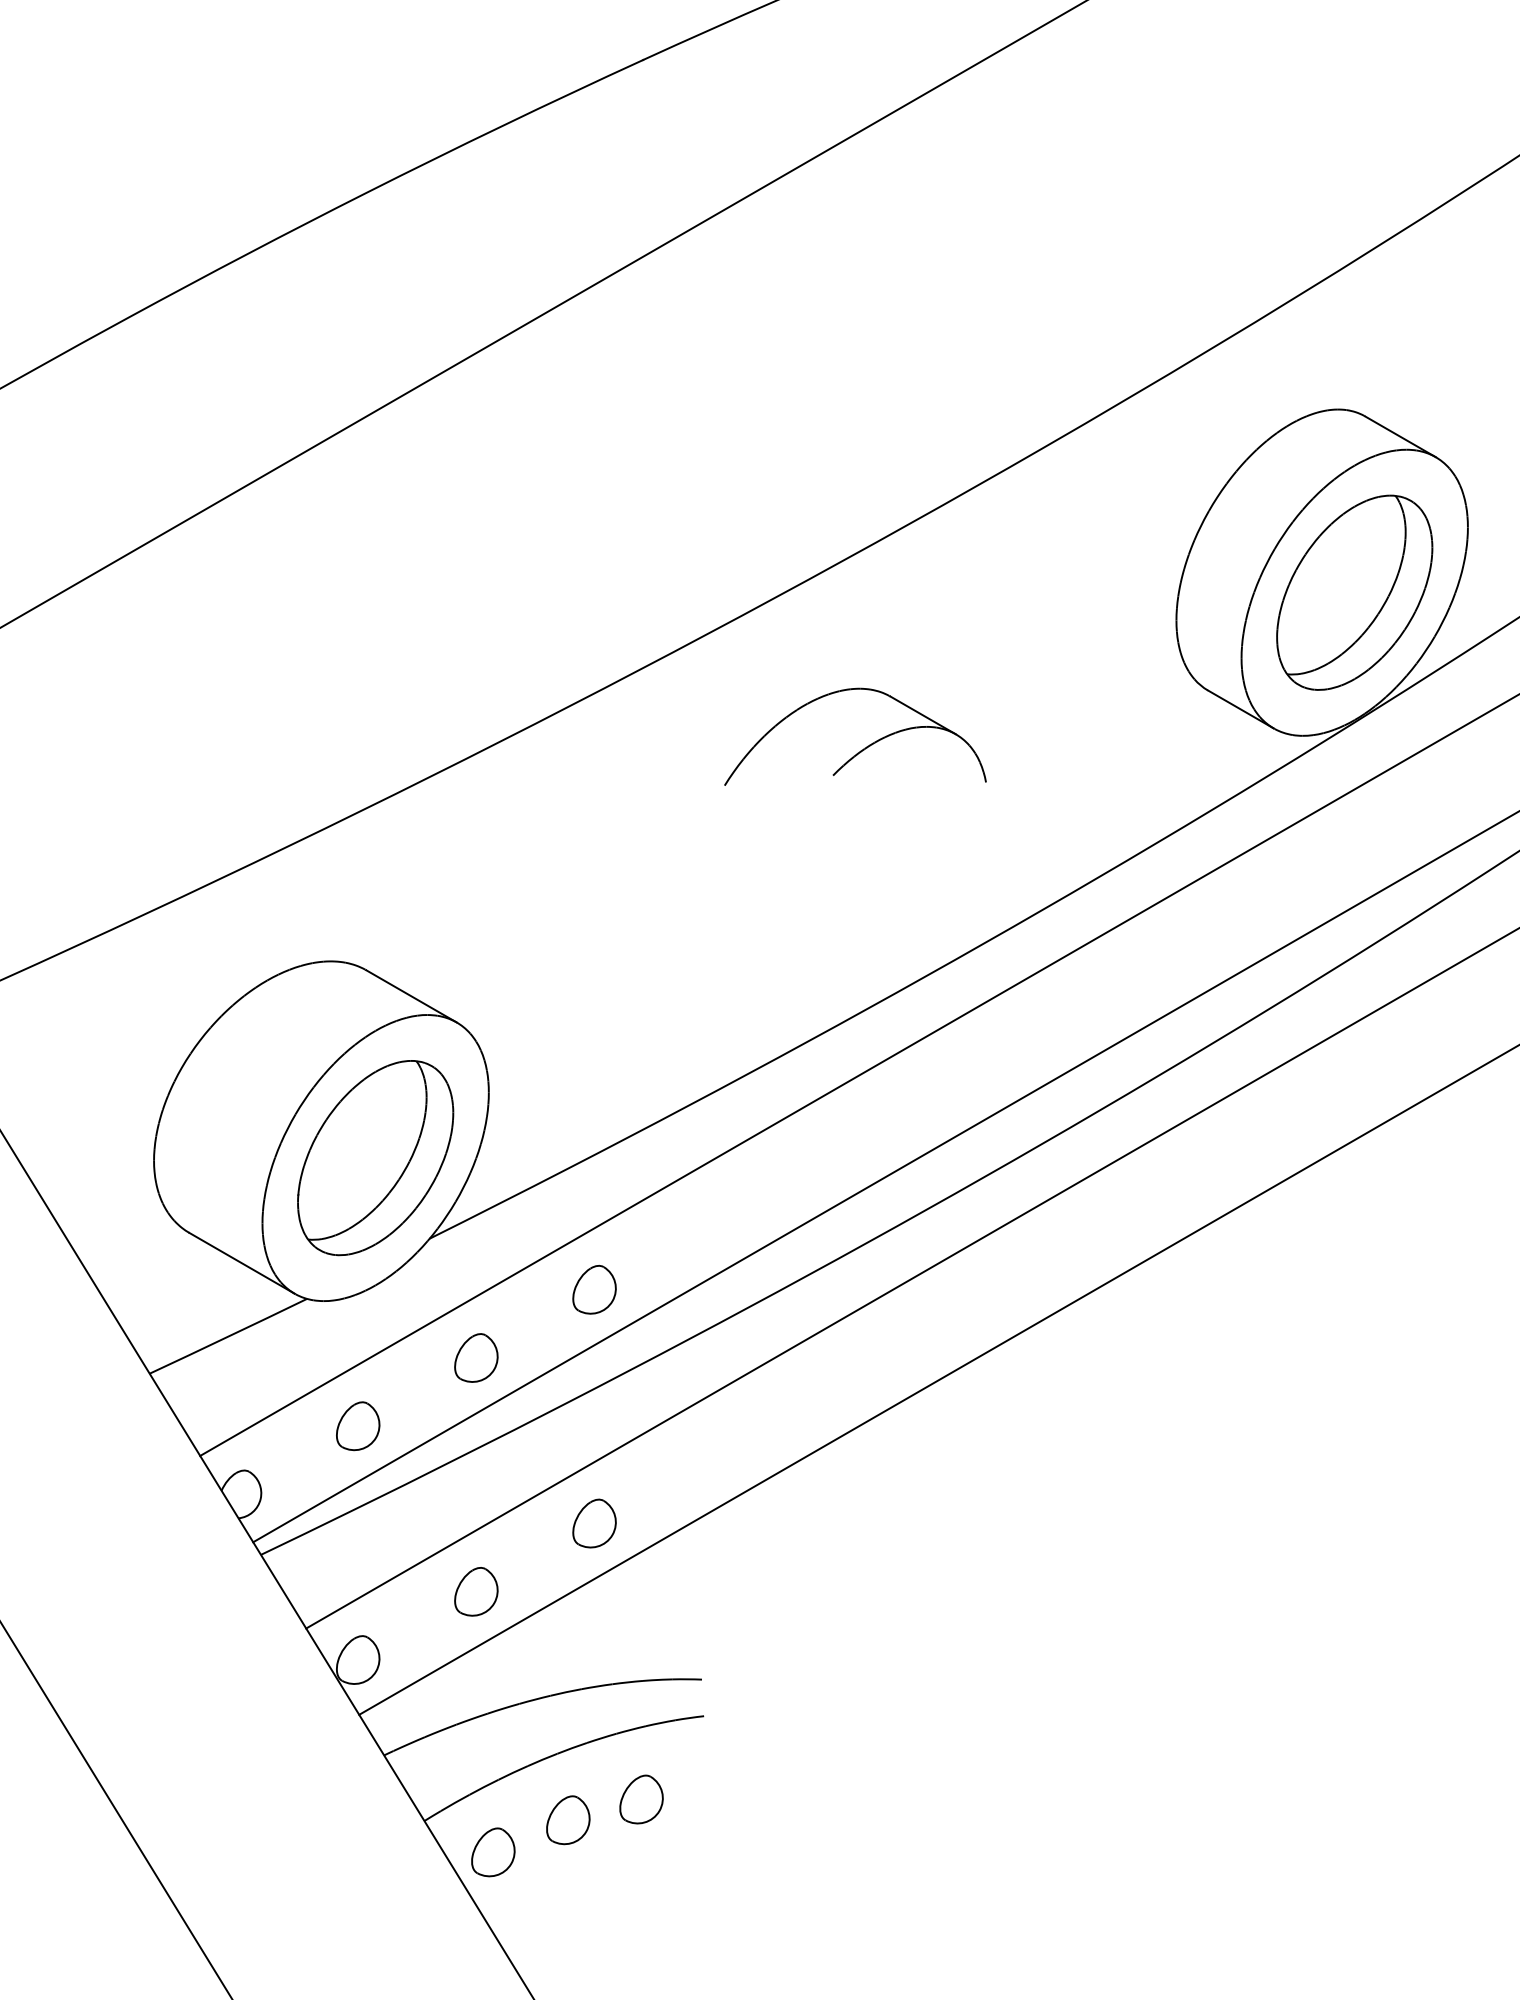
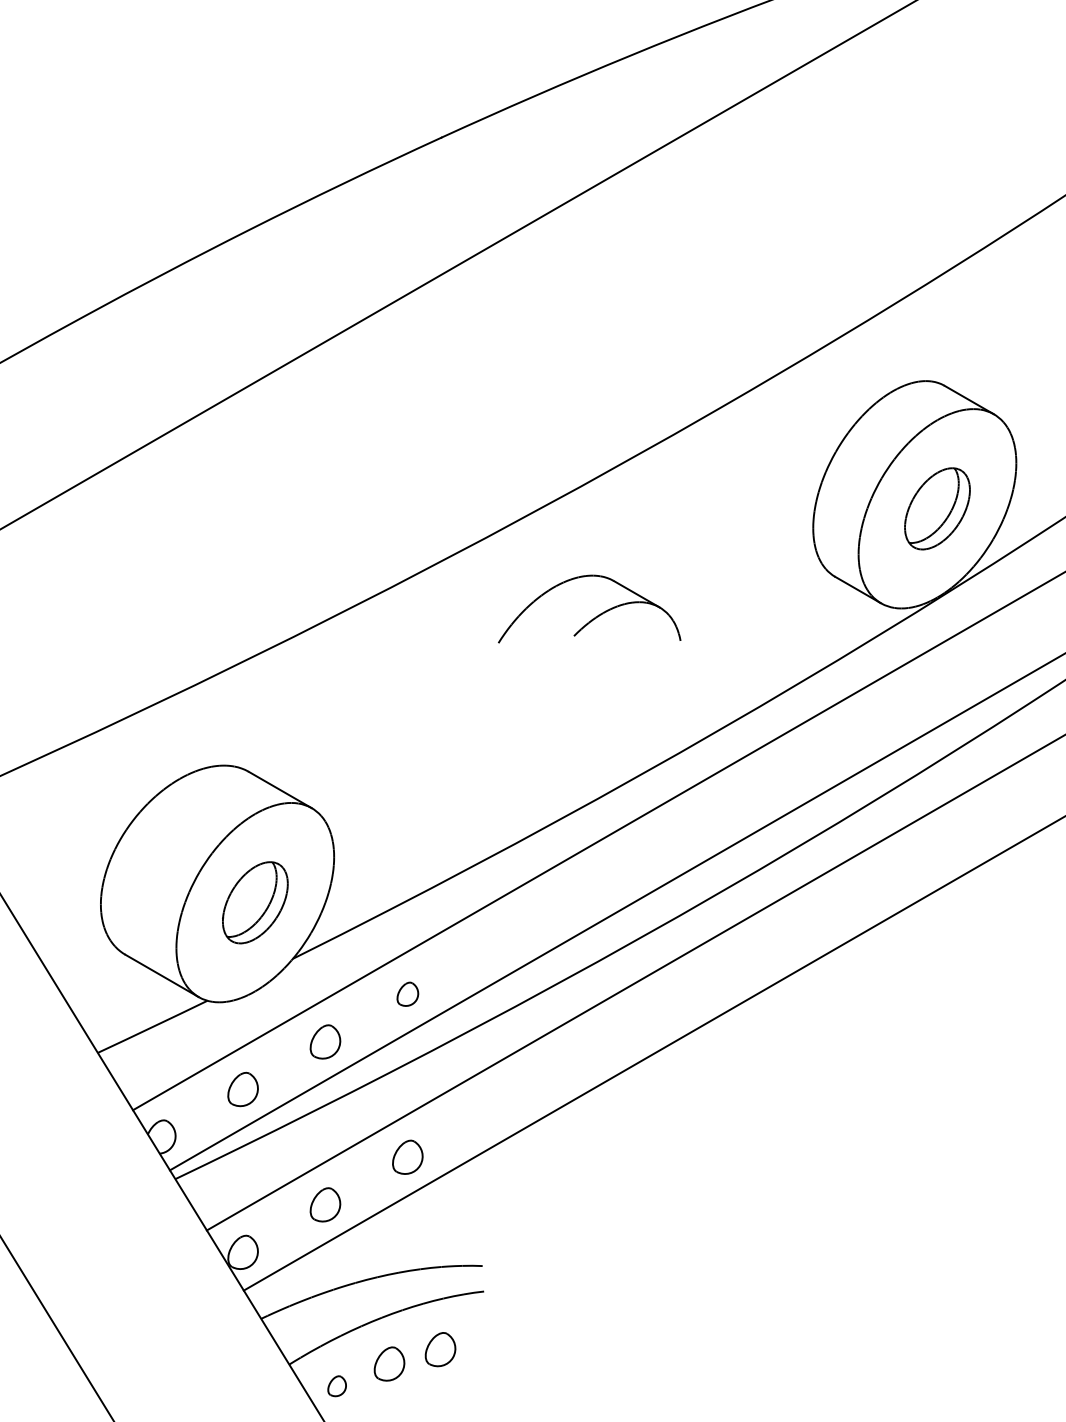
part: (1354, 592) -> (937, 508), size x0.6
part: (375, 1157) -> (255, 902), size x0.6
part: (594, 1288) -> (407, 993), size x0.7
part: (492, 1851) -> (336, 1385), size x0.6

